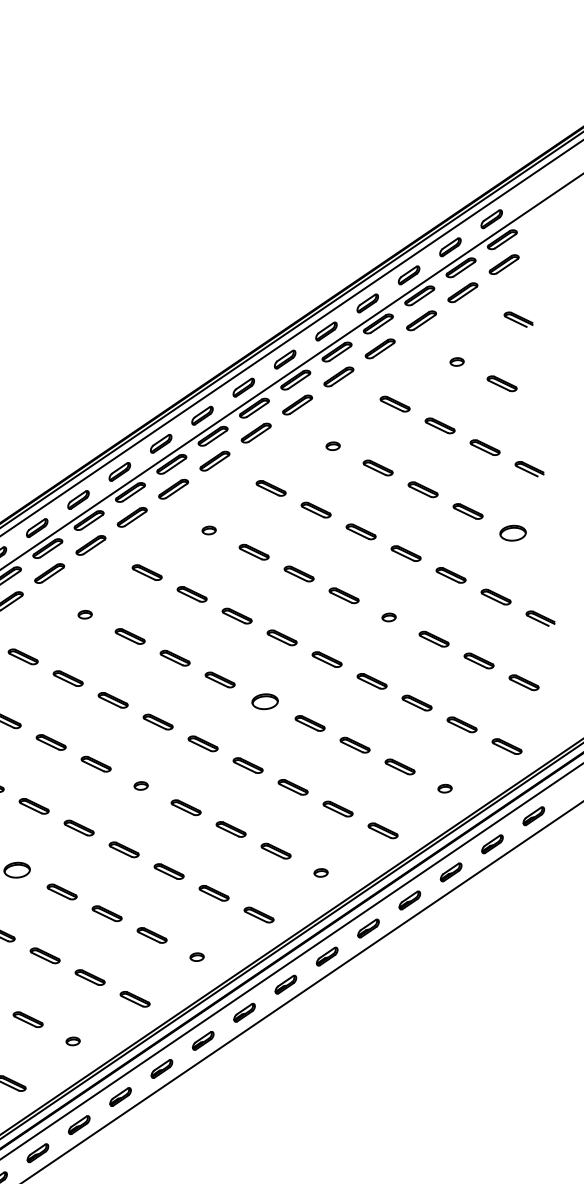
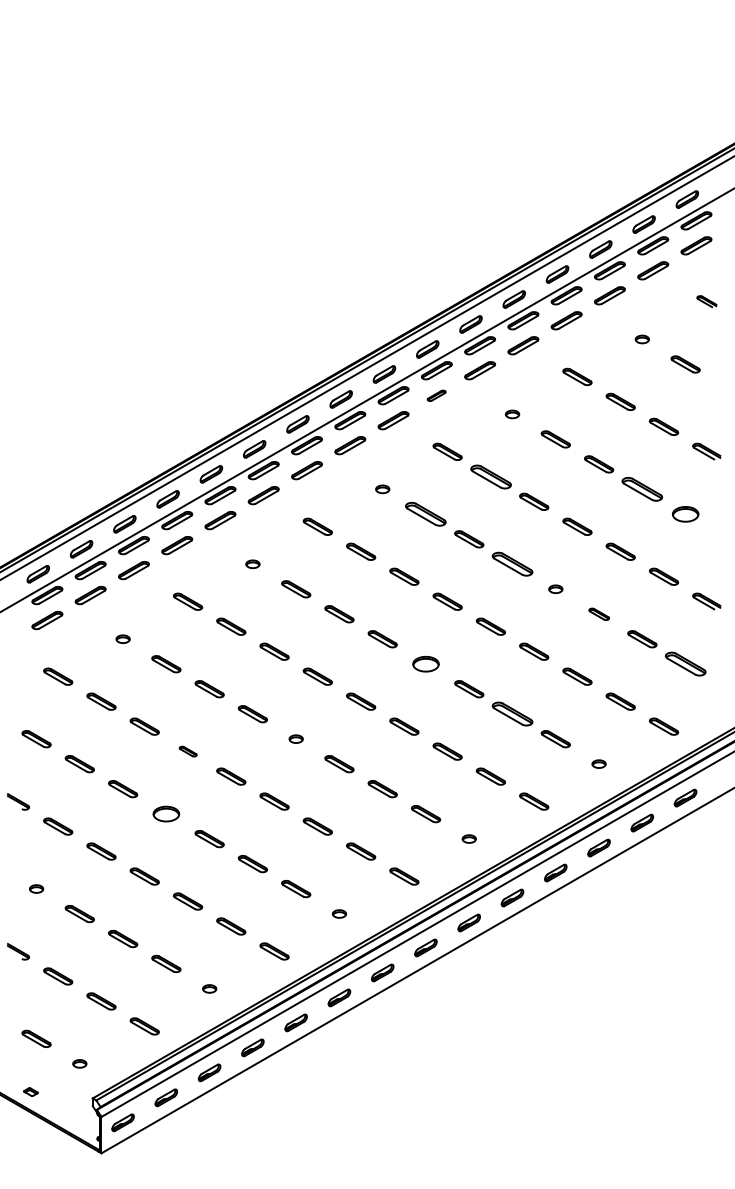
part: (518, 319) -> (706, 301), size x0.7
part: (255, 432) -> (436, 395), size x0.6
part: (315, 509) -> (490, 476), size x1.4
part: (468, 511) -> (642, 489), size x1.4
part: (254, 552) -> (426, 514), size x1.4
part: (344, 595) -> (512, 564), size x1.4
part: (434, 639) -> (599, 614), size x0.7
part: (523, 683) -> (685, 664), size x1.4
part: (355, 745) -> (512, 714), size x1.4
part: (34, 806) -> (188, 751), size x0.6

